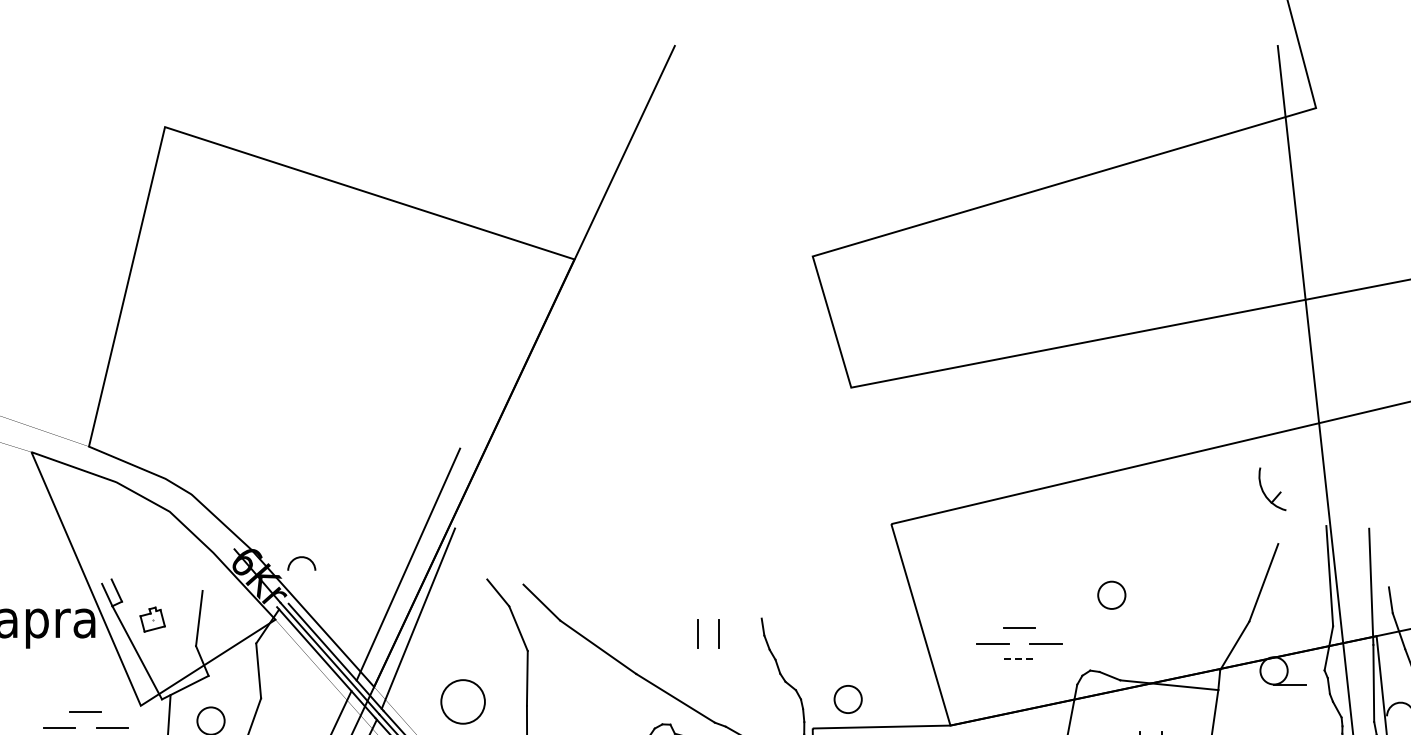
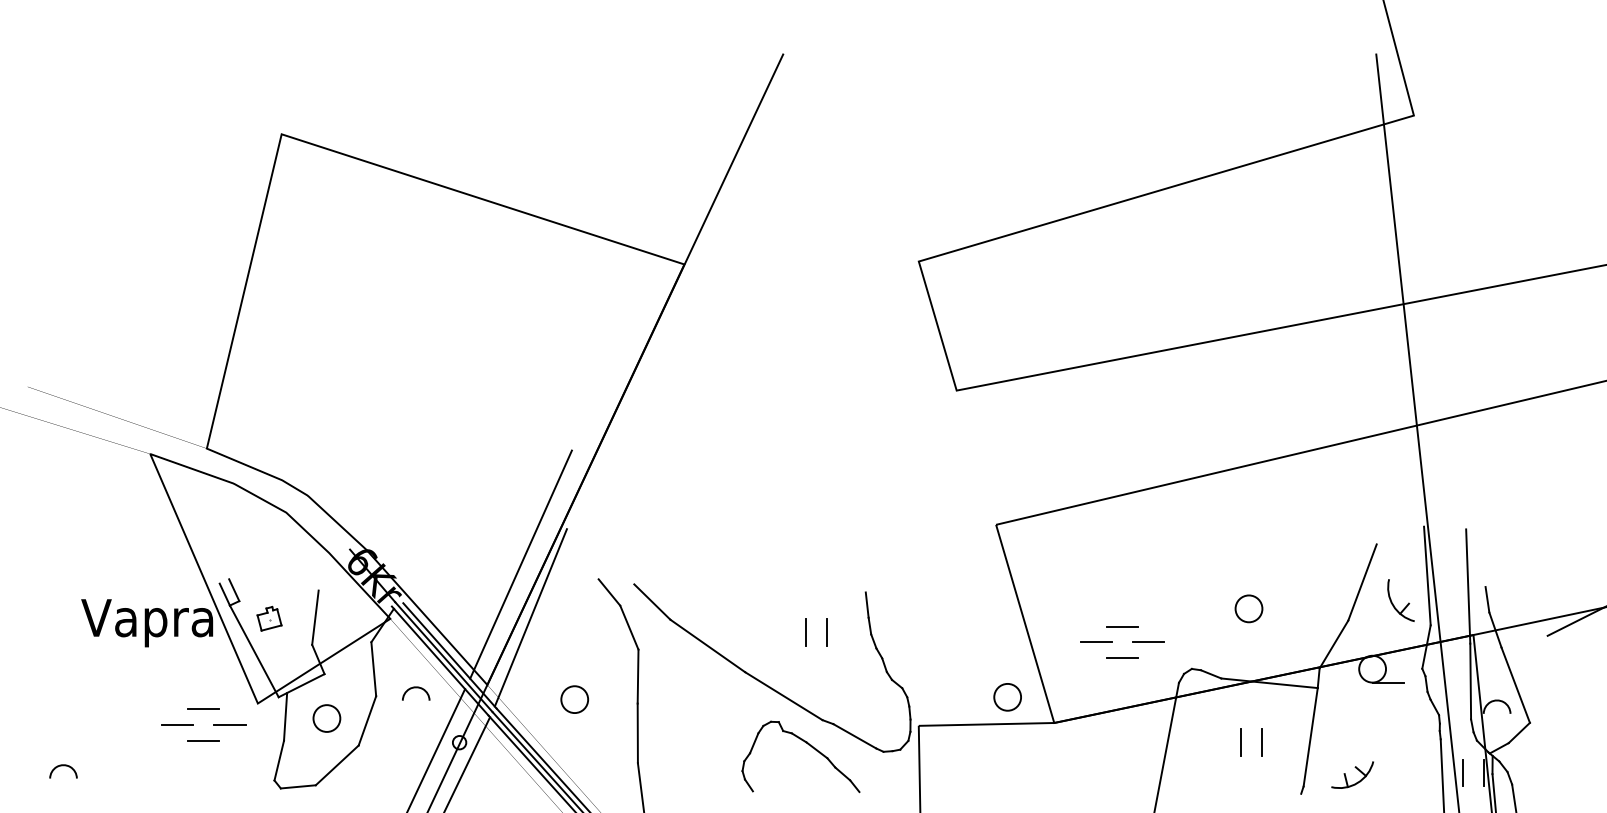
part: (1264, 492) -> (1393, 603), moved
arc: (302, 558) -> (416, 688), moved
circle: (1111, 594) -> (1248, 608), moved
line: (759, 605) -> (866, 604), added
line: (1019, 658) -> (1122, 657), dashed -> solid
circle: (848, 699) -> (1007, 697), moved
circle: (462, 701) -> (574, 699), size x0.62

